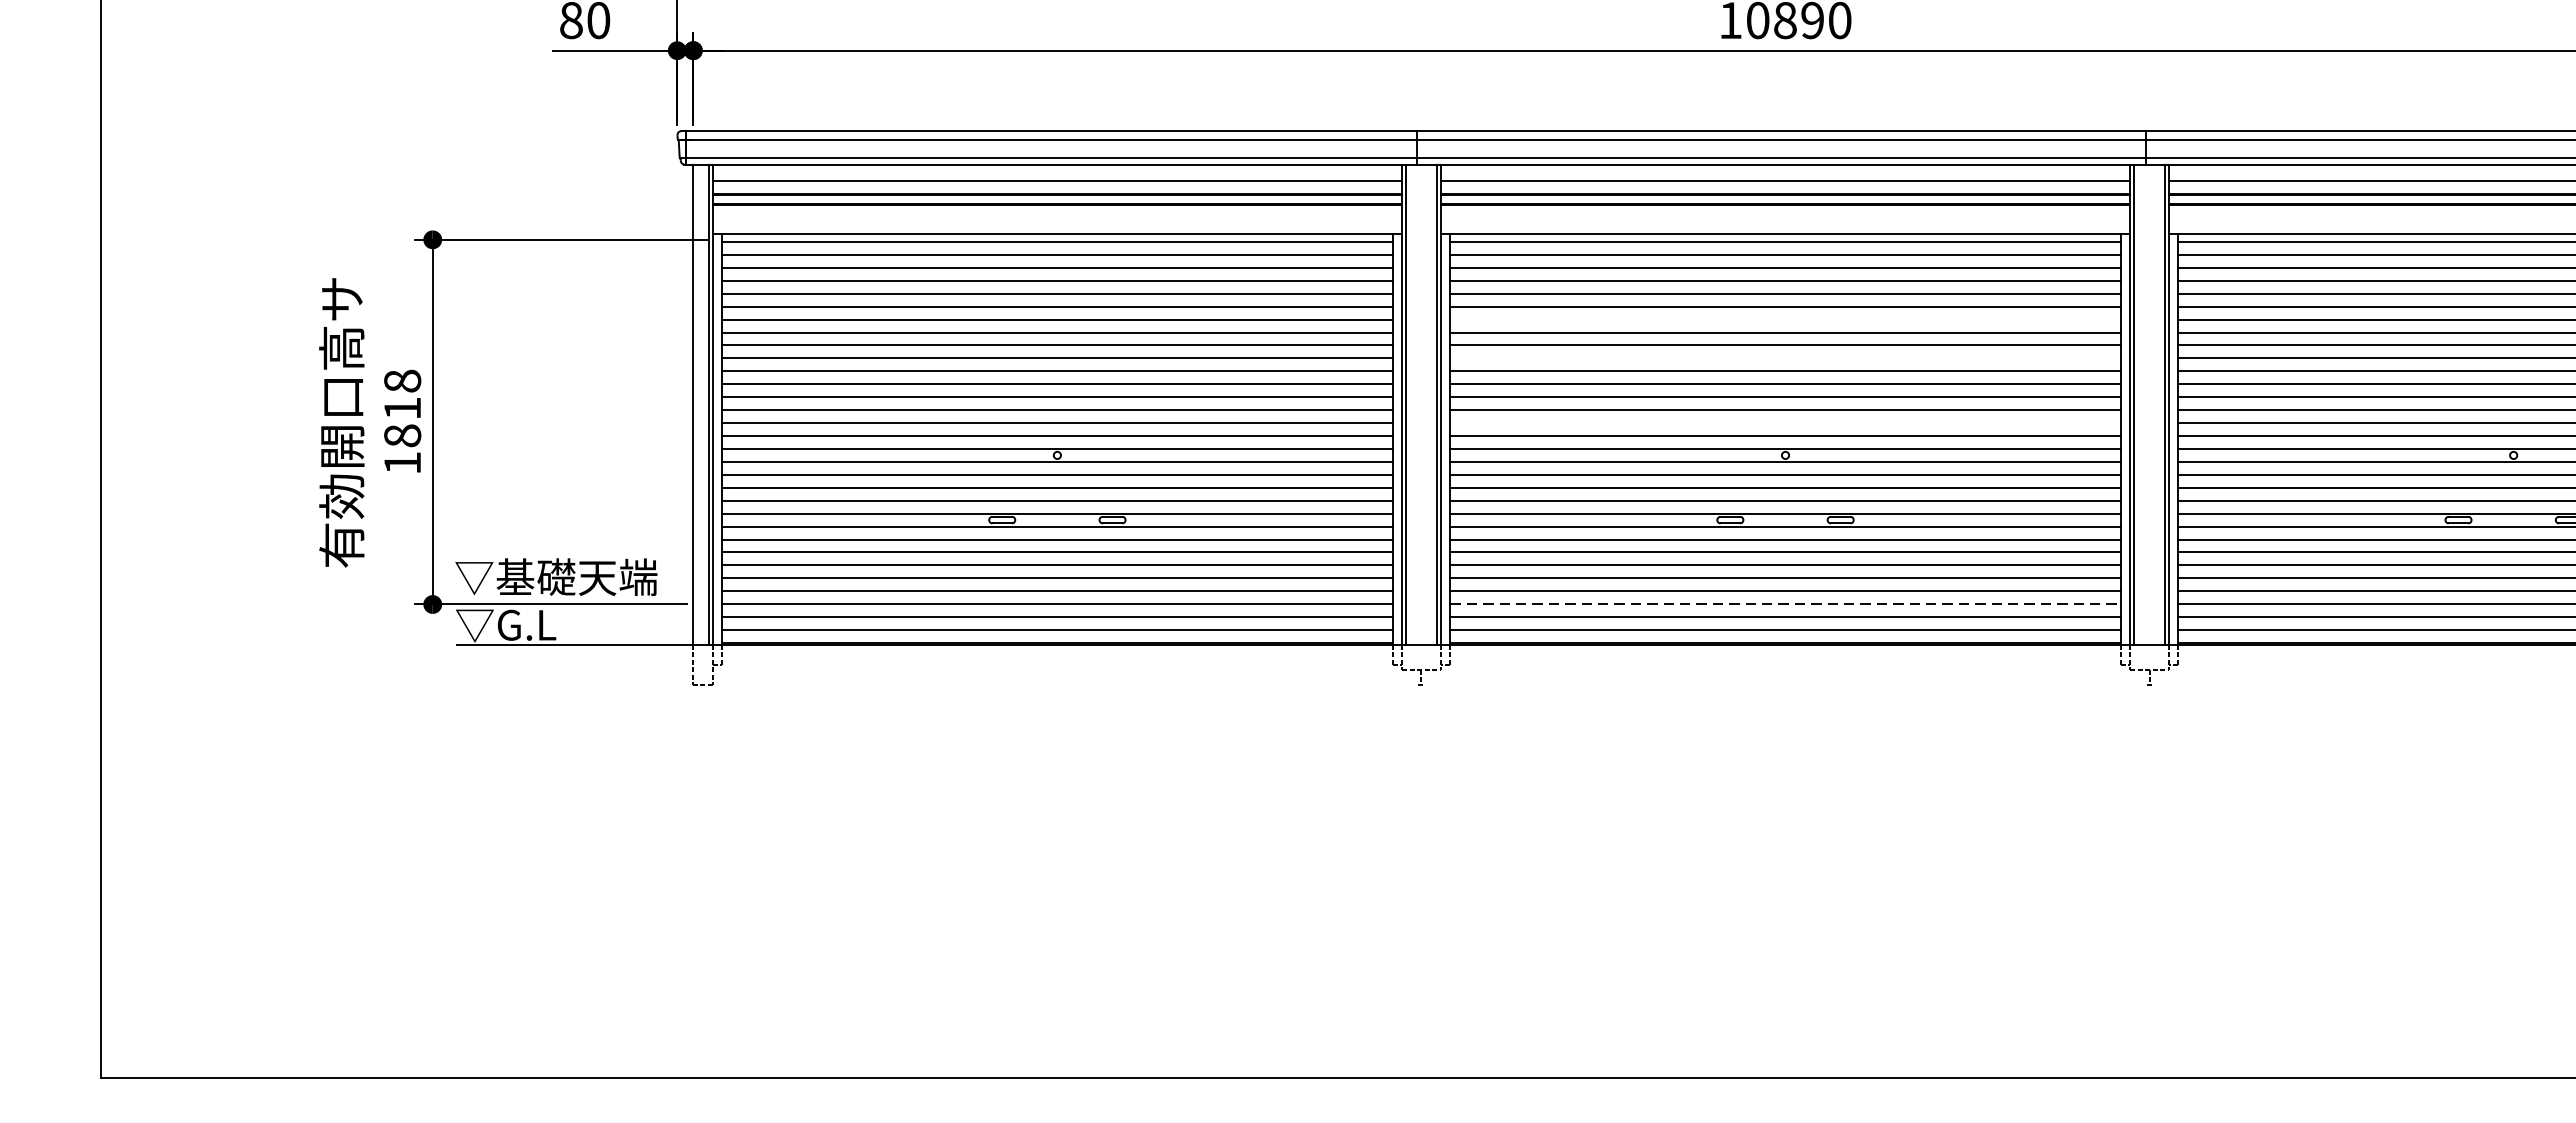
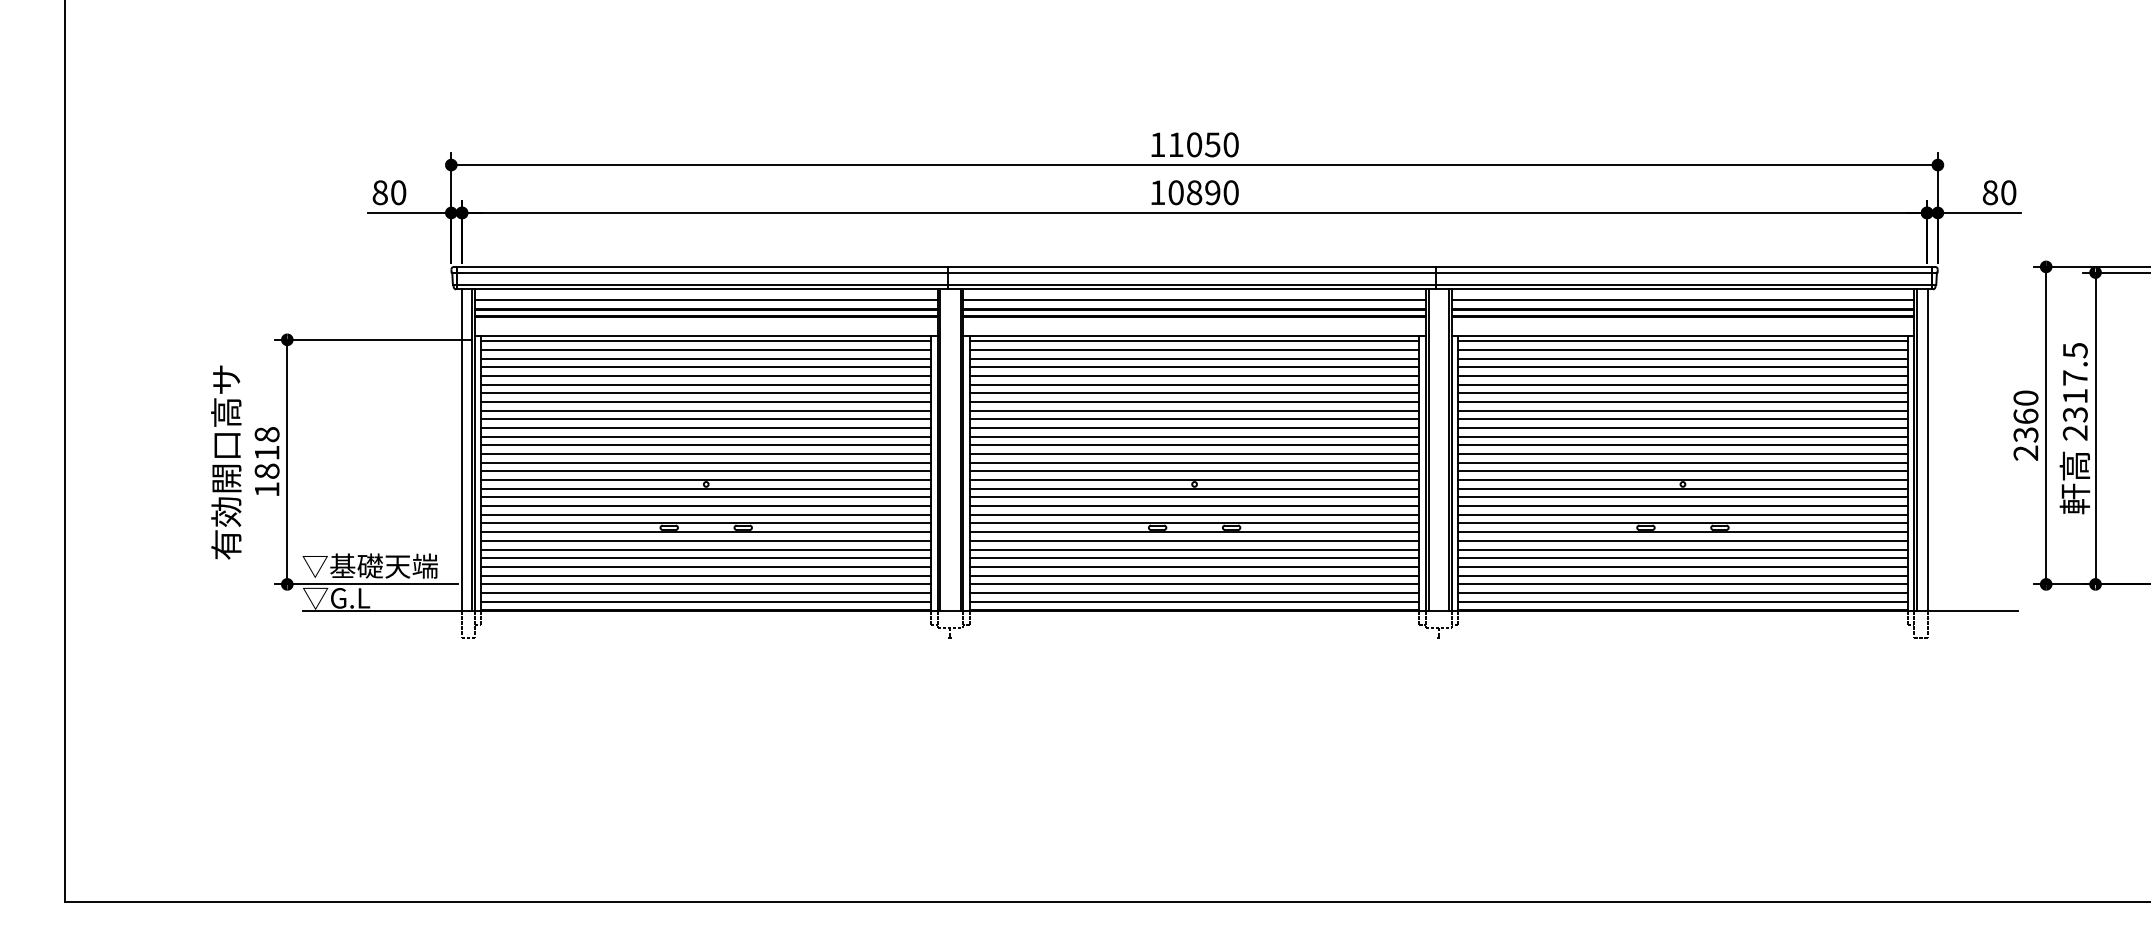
line: (1785, 319) -> (1194, 393), added
line: (1785, 358) -> (1194, 419), added
line: (1785, 422) -> (1194, 462), added
line: (1785, 604) -> (1194, 584), dashed -> solid

